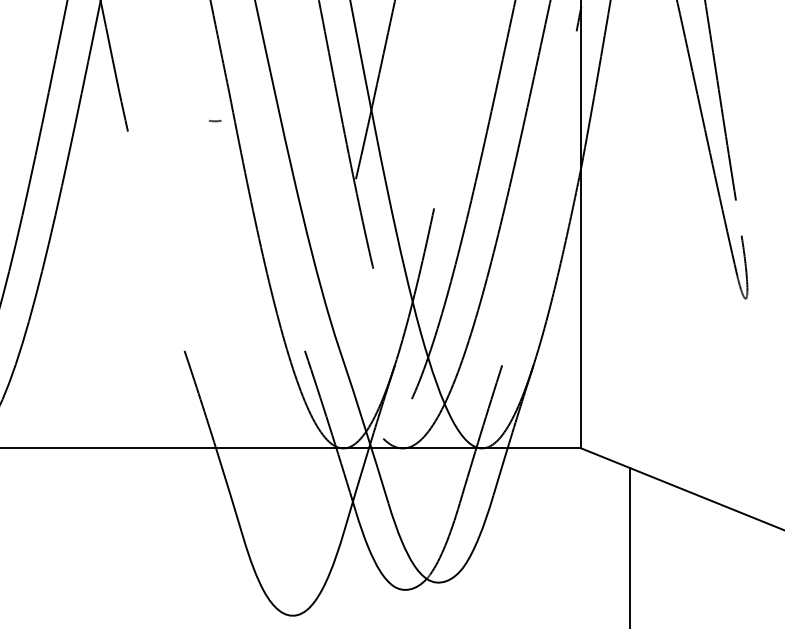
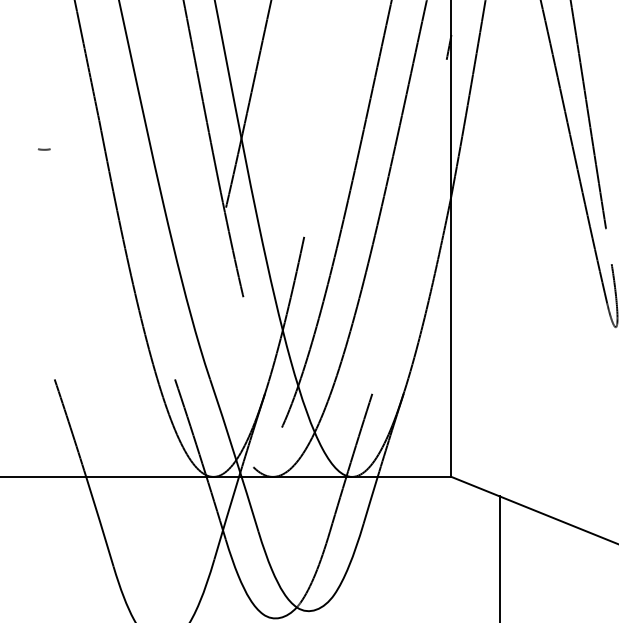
curve: (214, 120) -> (43, 149), moved

